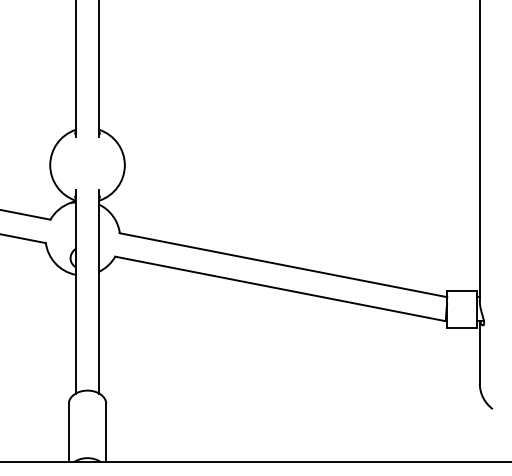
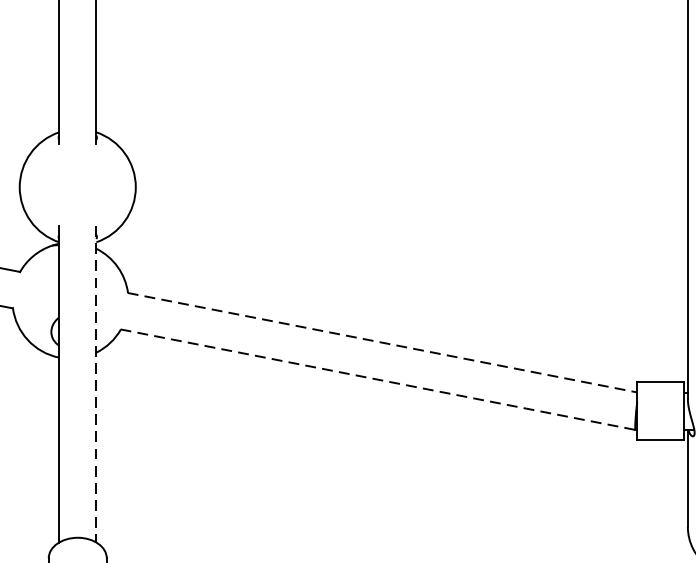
line: (283, 265) -> (382, 343), solid -> dashed
line: (280, 288) -> (377, 378), solid -> dashed
line: (99, 291) -> (96, 383), solid -> dashed

